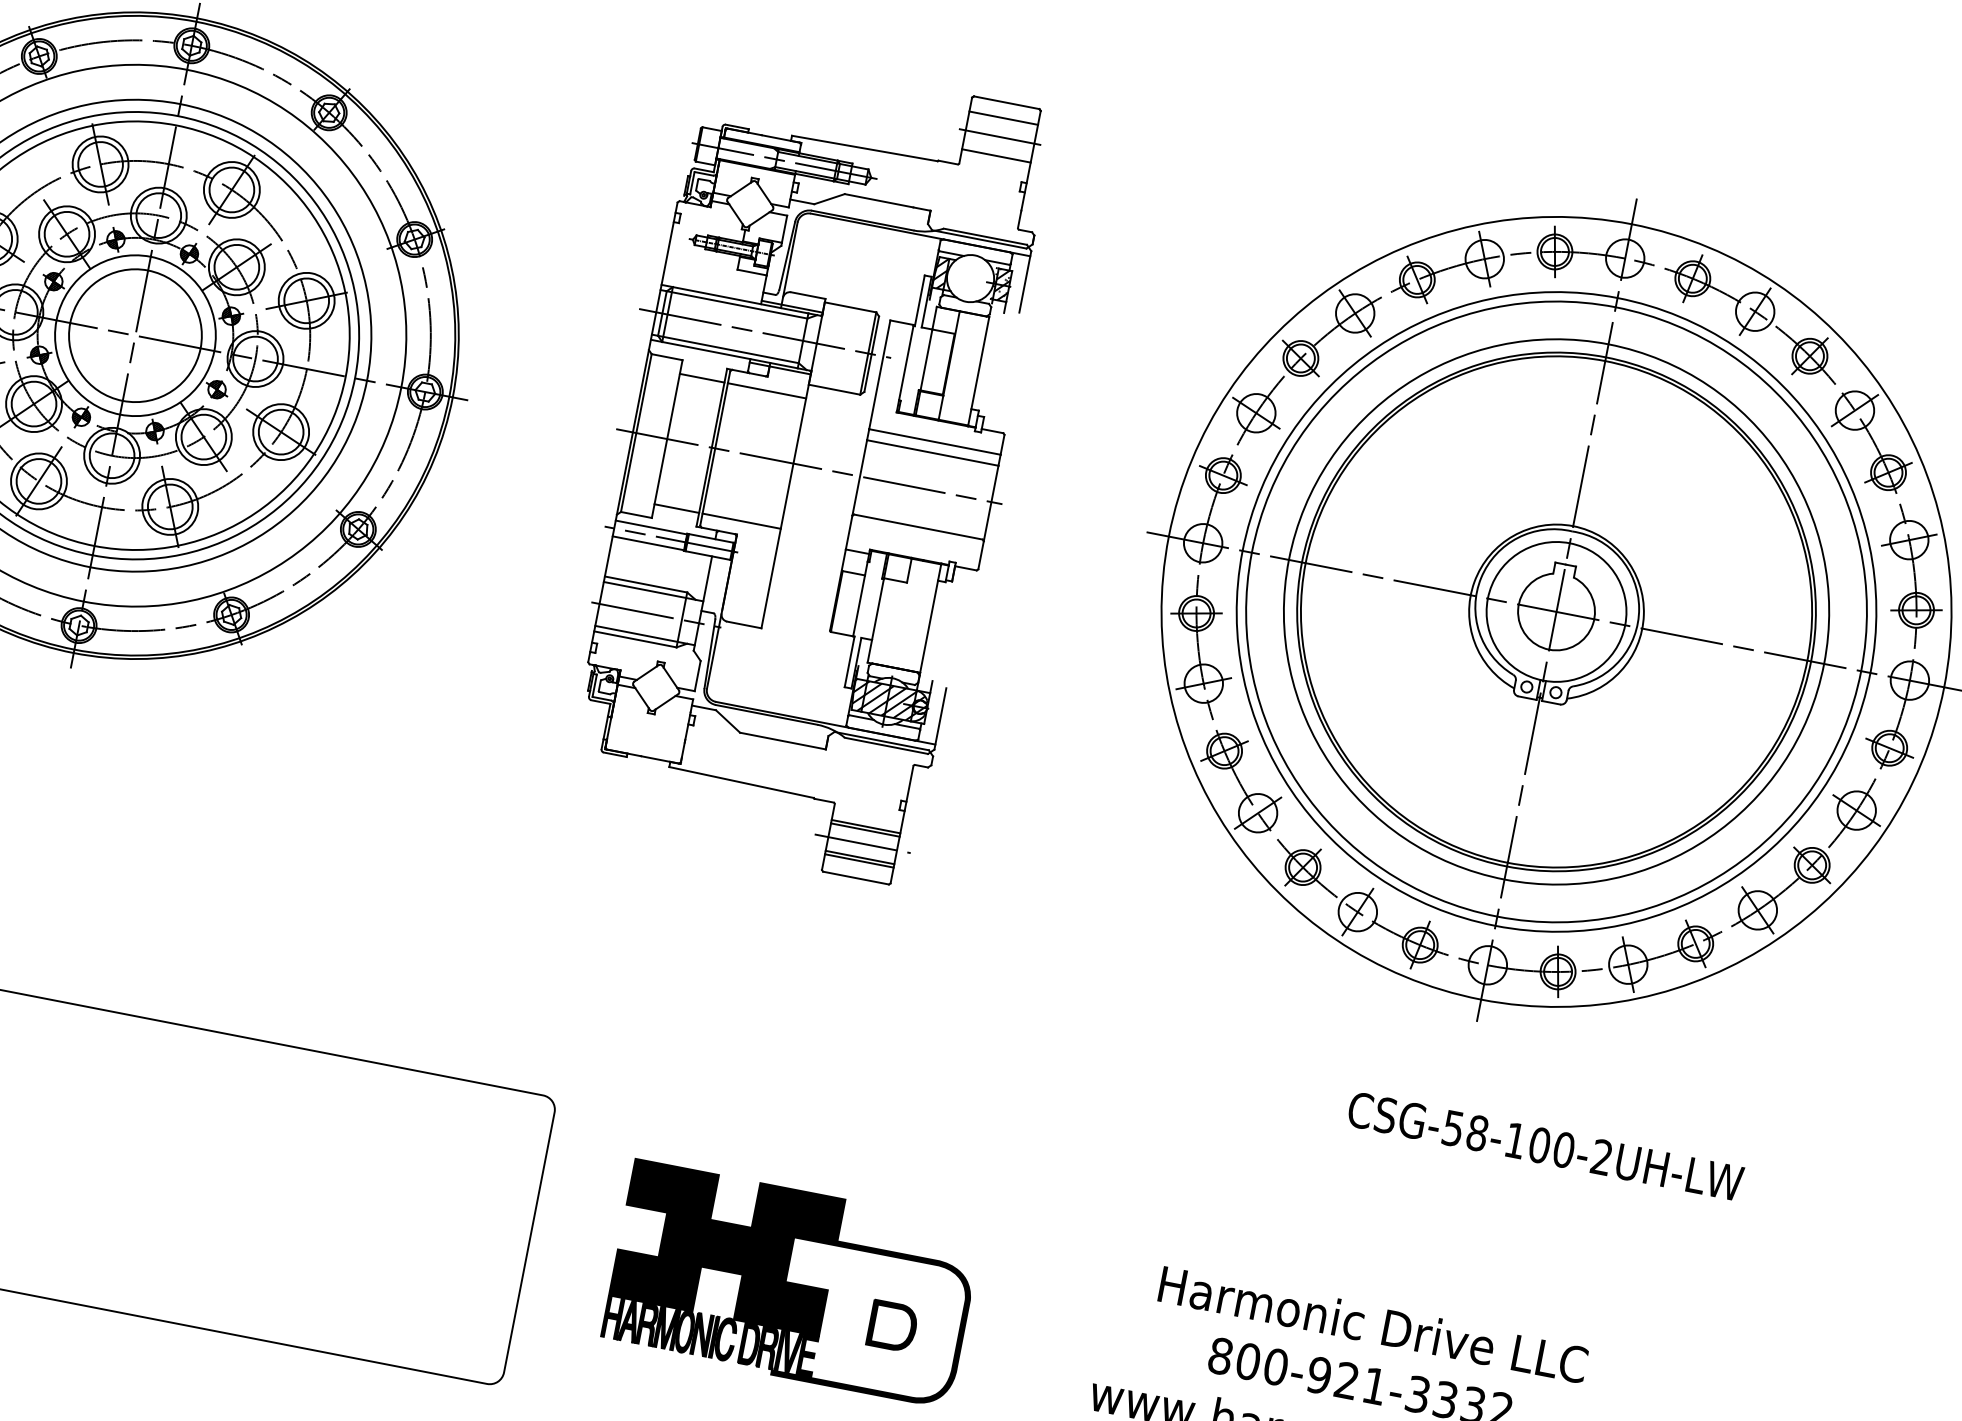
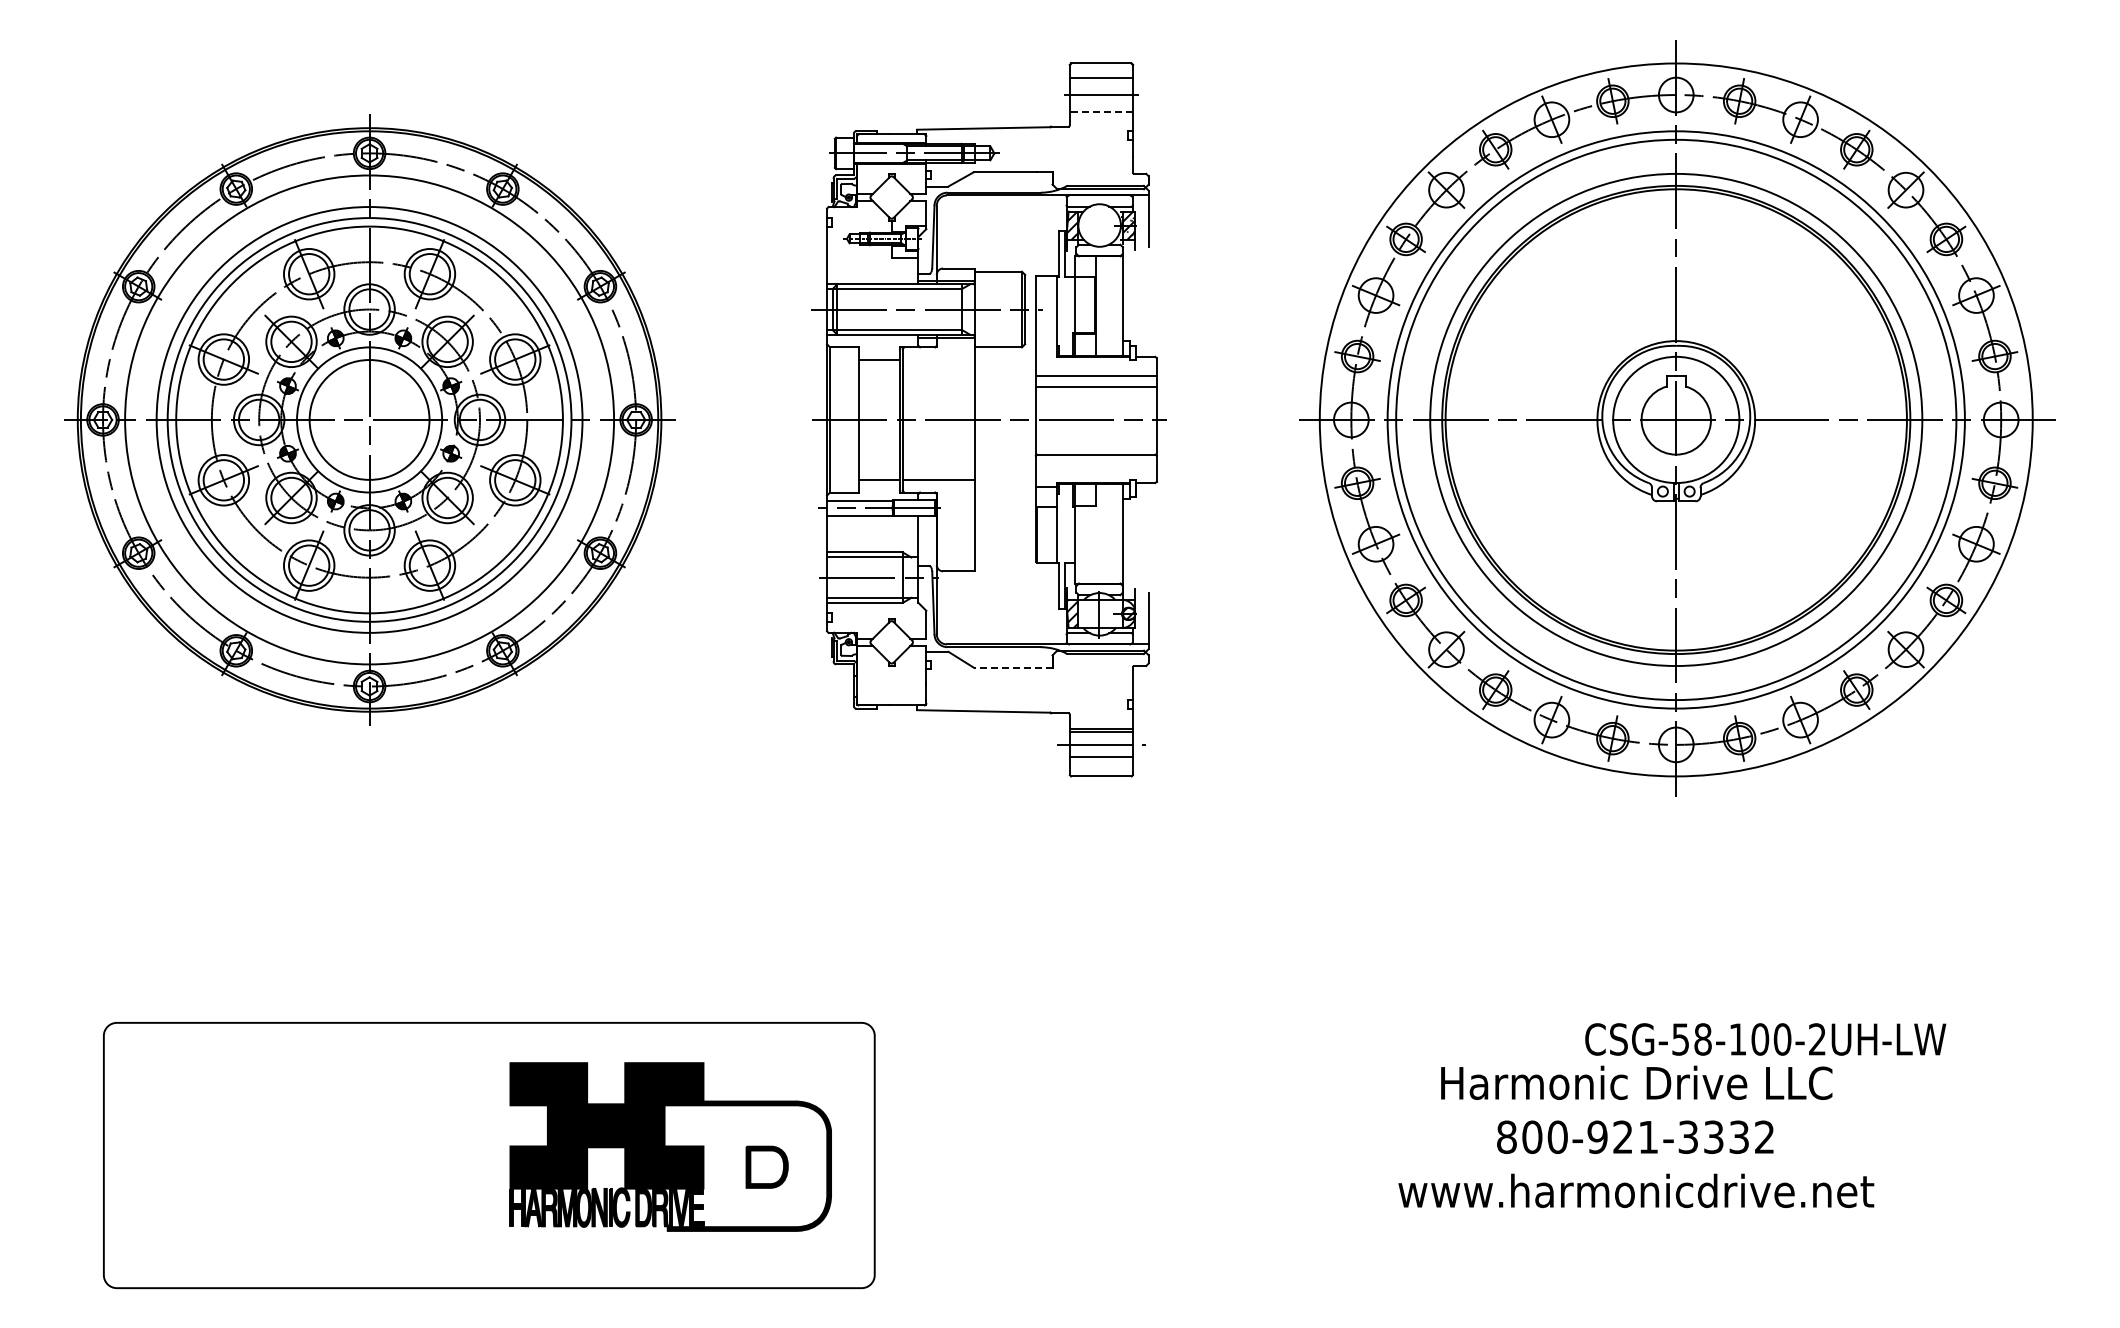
line: (996, 156) -> (1101, 112), solid -> dashed
line: (766, 391) -> (938, 360), removed
hatch: (893, 701) -> (1104, 613), removed
line: (782, 740) -> (1012, 667), solid -> dashed
line: (859, 860) -> (1101, 760), removed
text: (1545, 1146) -> (1765, 1039), moved
part: (791, 1283) -> (670, 1146), moved

